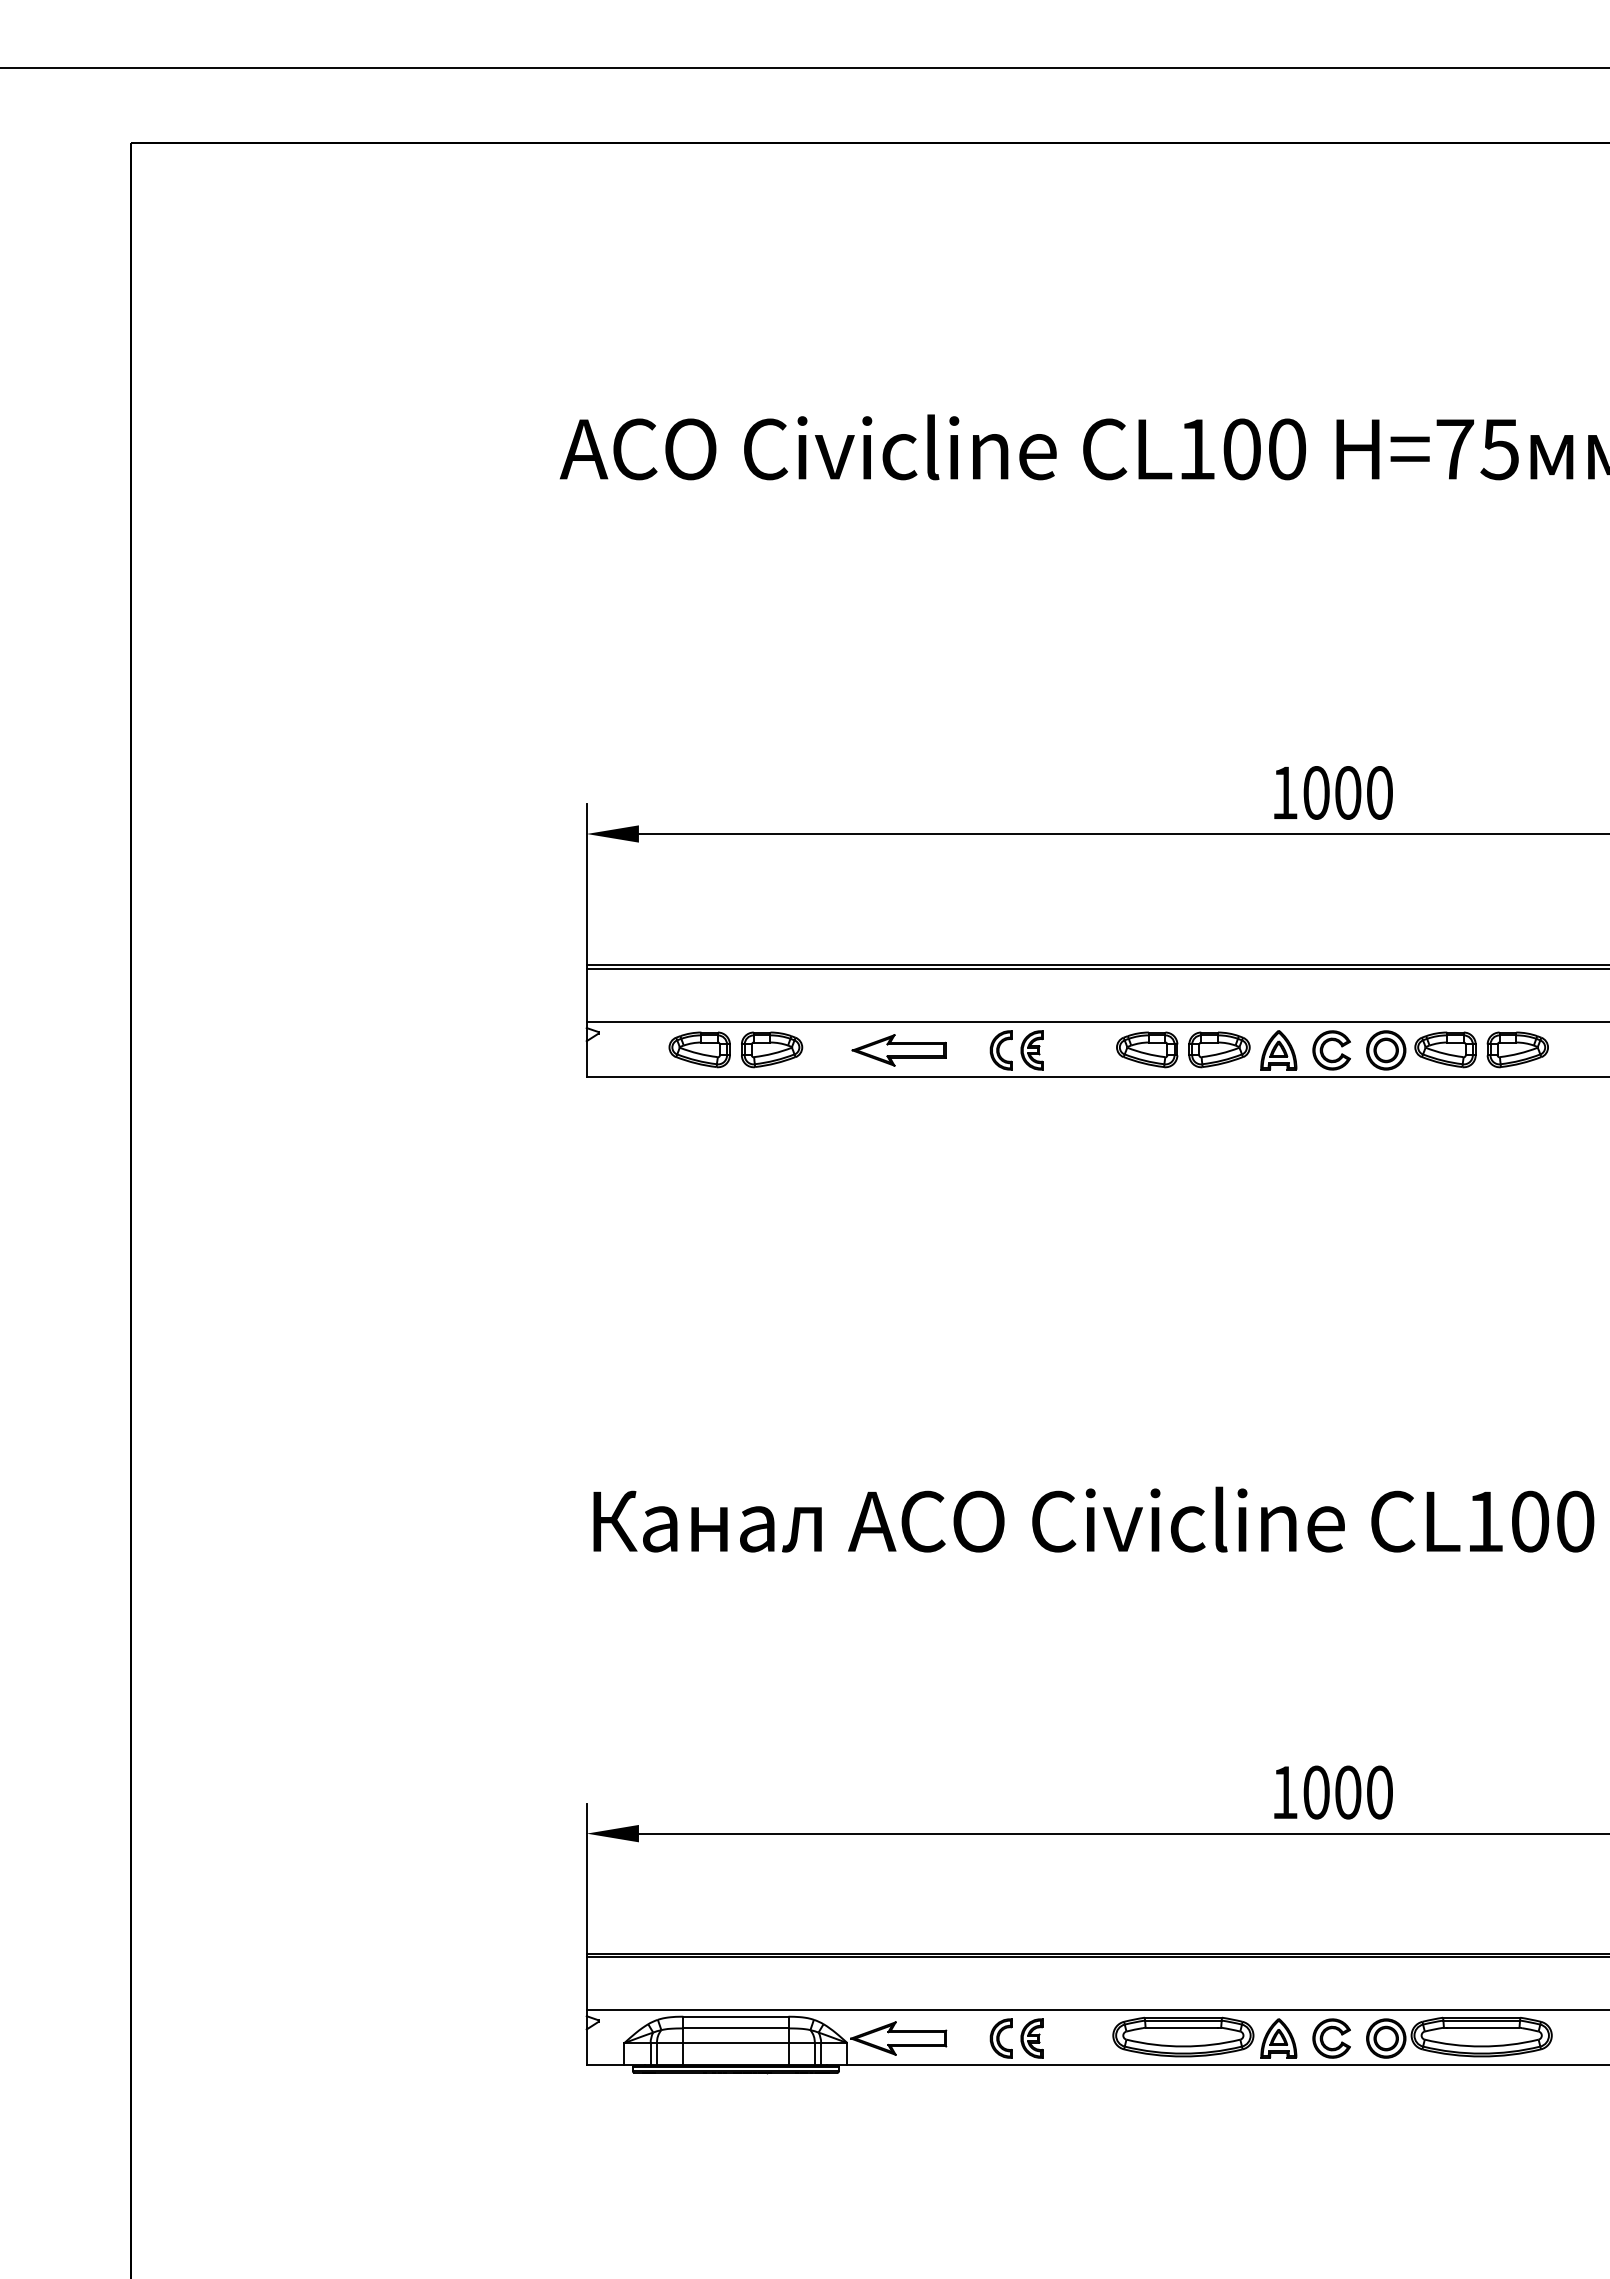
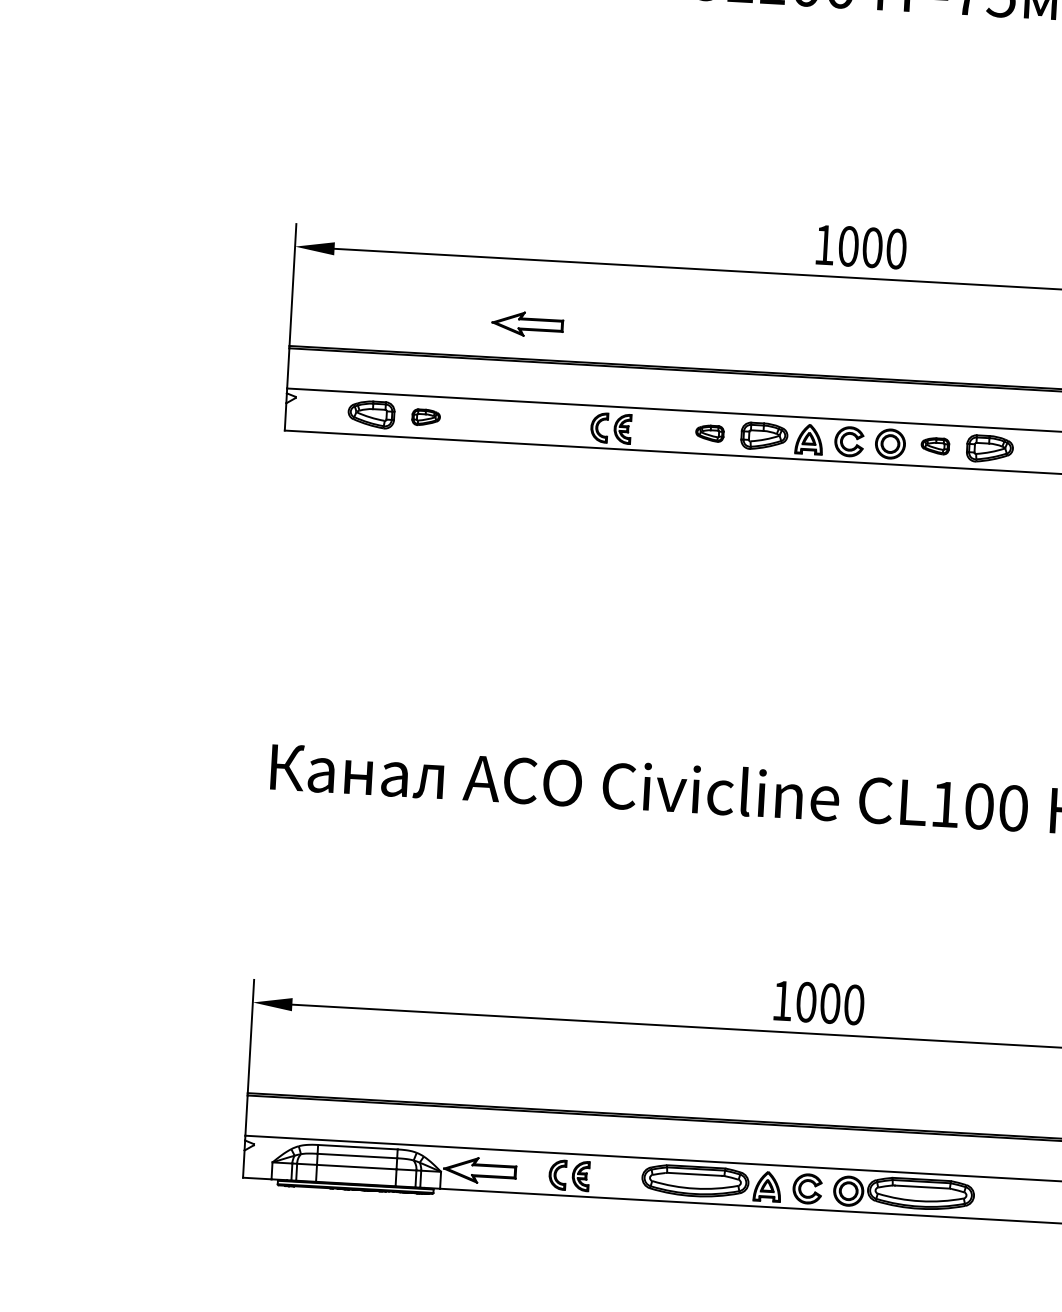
part: (772, 1049) -> (426, 417), size x0.6
part: (1147, 1049) -> (709, 433), size x0.6
part: (1445, 1049) -> (935, 445), size x0.6
part: (898, 1050) -> (527, 324), moved

